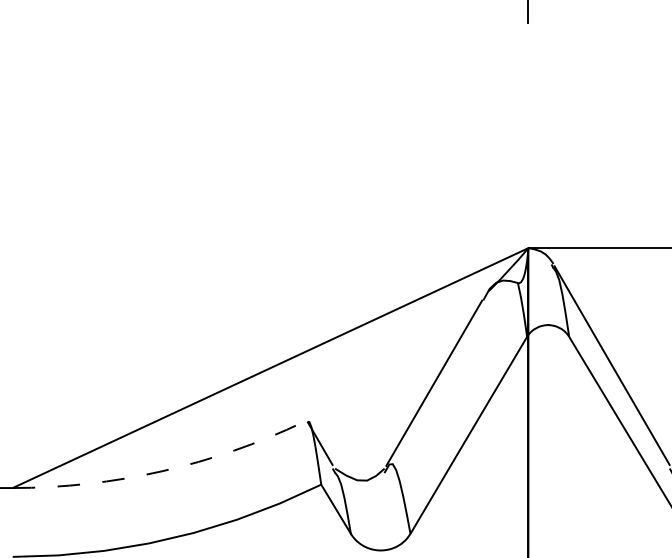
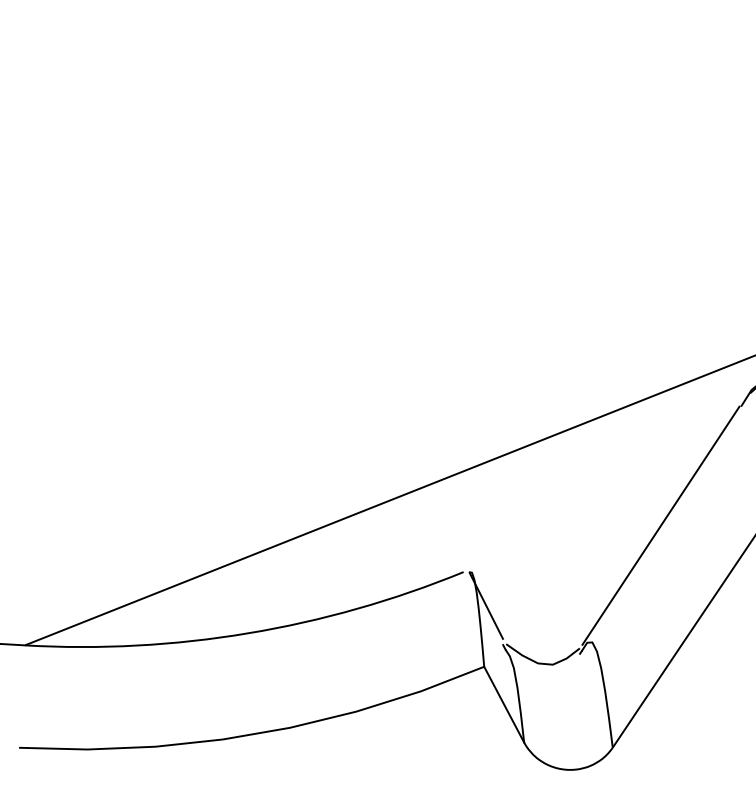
arc: (161, 471) -> (247, 633), dashed -> solid

